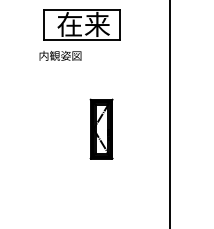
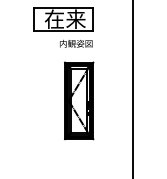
text: (60, 55) -> (76, 43), moved
part: (101, 128) -> (79, 100), size x1.67

